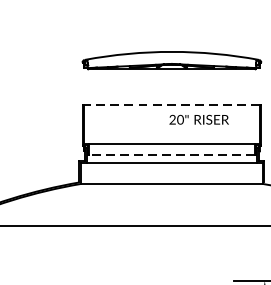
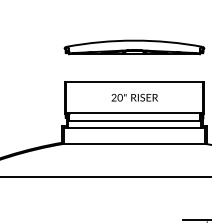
line: (171, 104) -> (134, 81), dashed -> solid
text: (198, 119) -> (134, 97), moved
line: (171, 155) -> (134, 121), dashed -> solid

